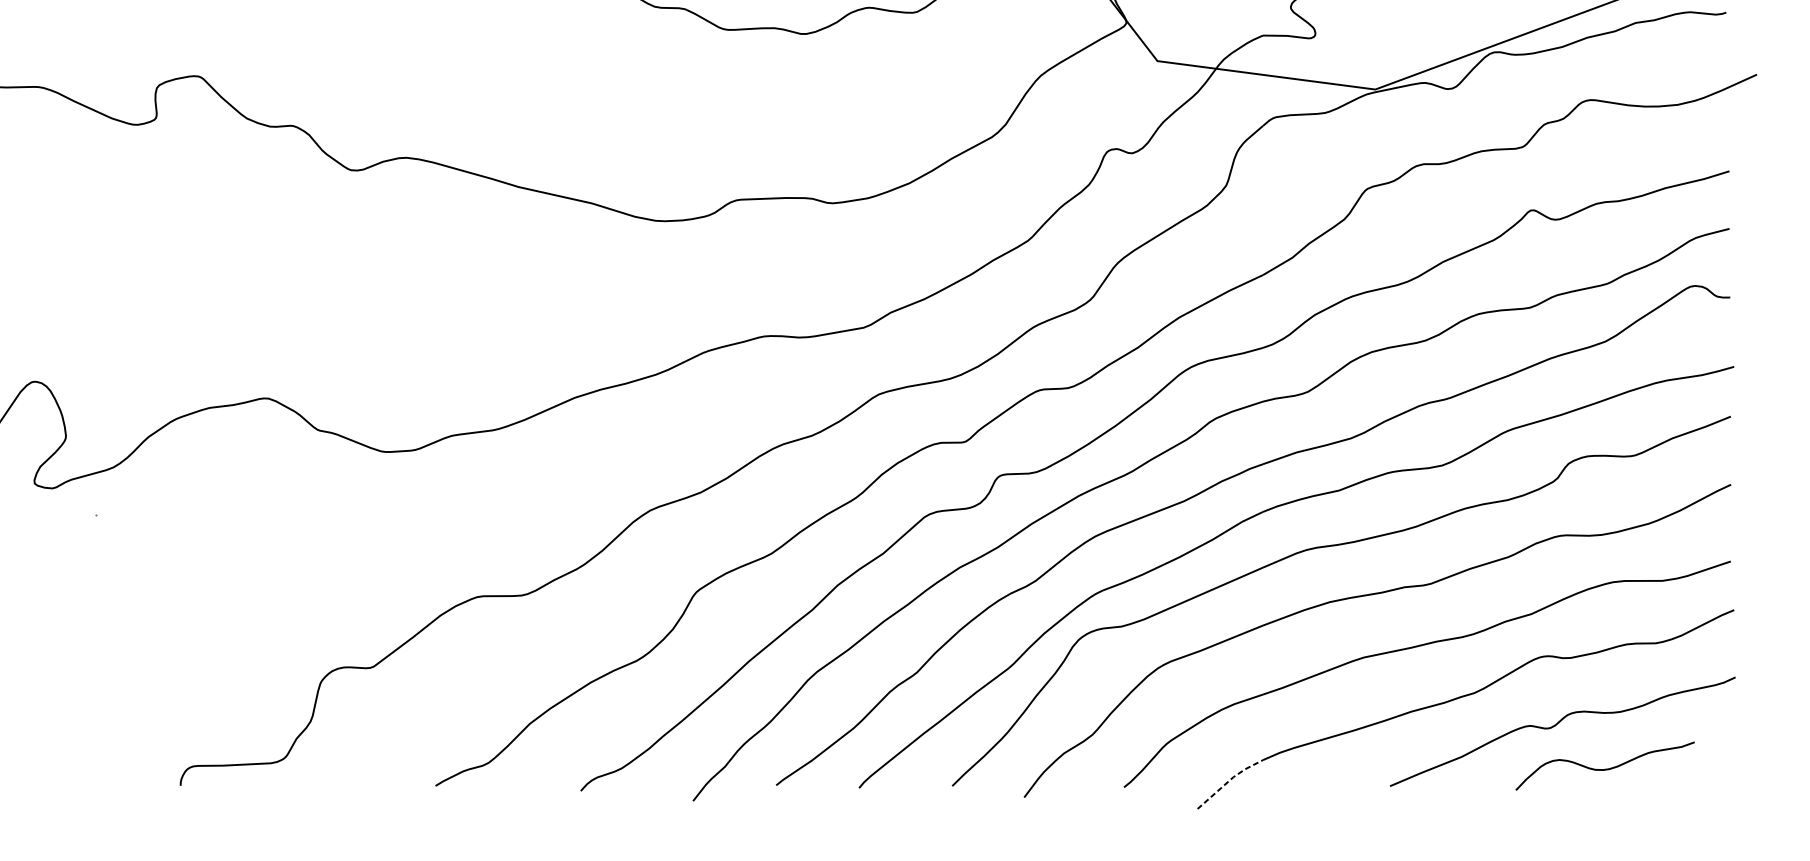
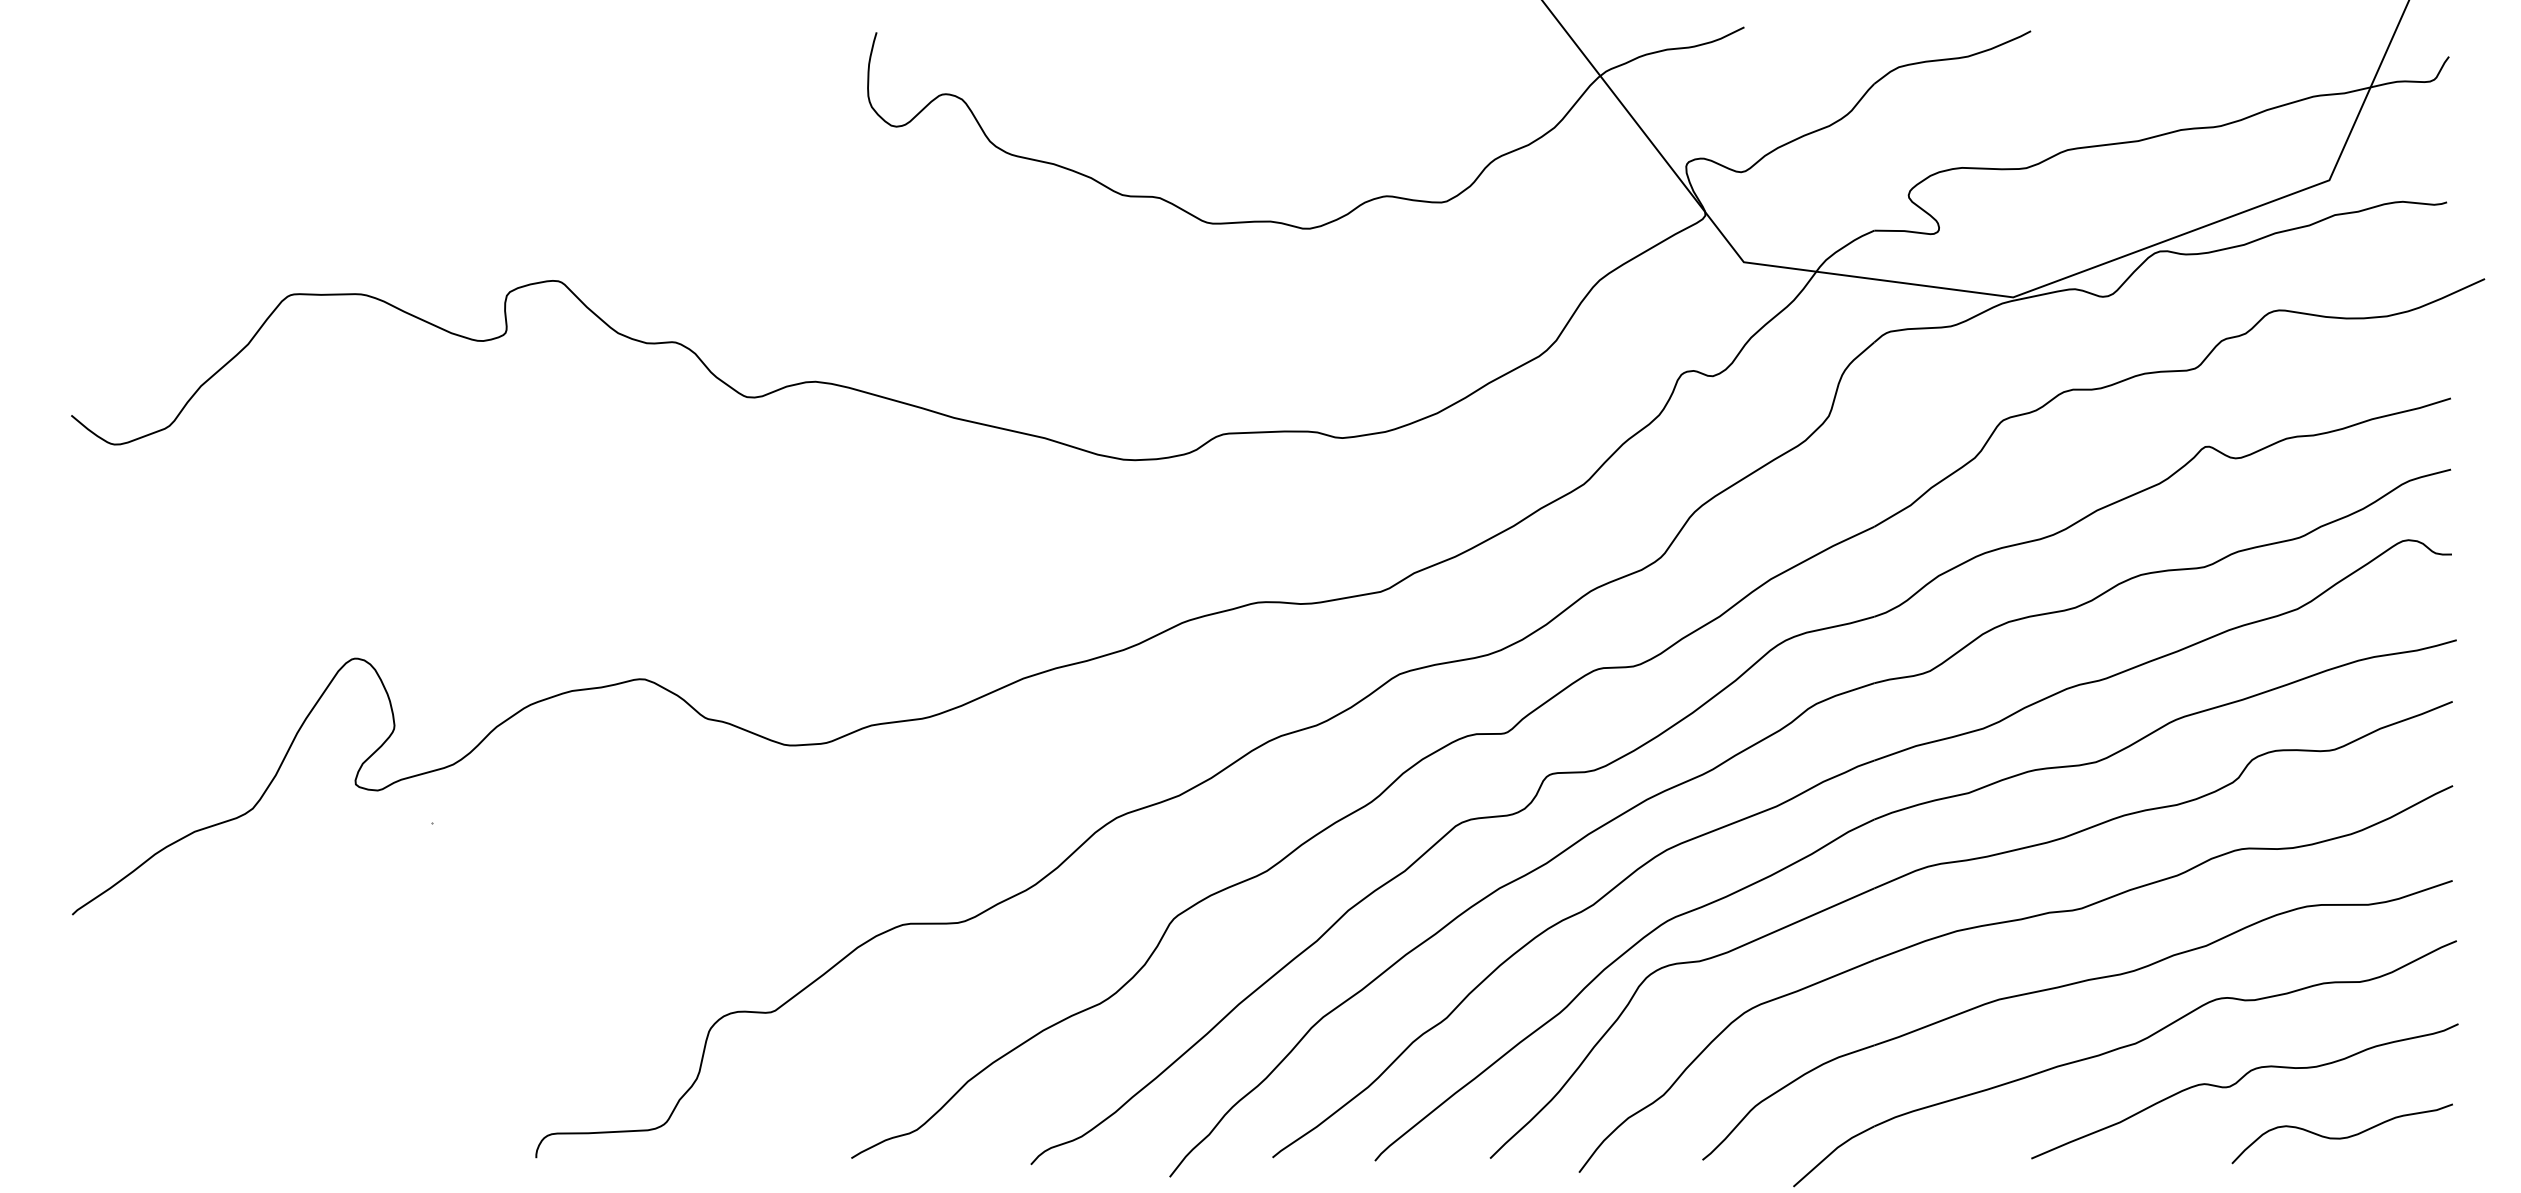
curve: (1604, 769) -> (2341, 1137), moved
line: (1229, 781) -> (1832, 1152), dashed -> solid

